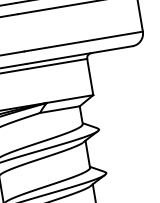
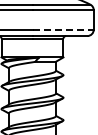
line: (84, 41) -> (63, 29), solid -> dashed

